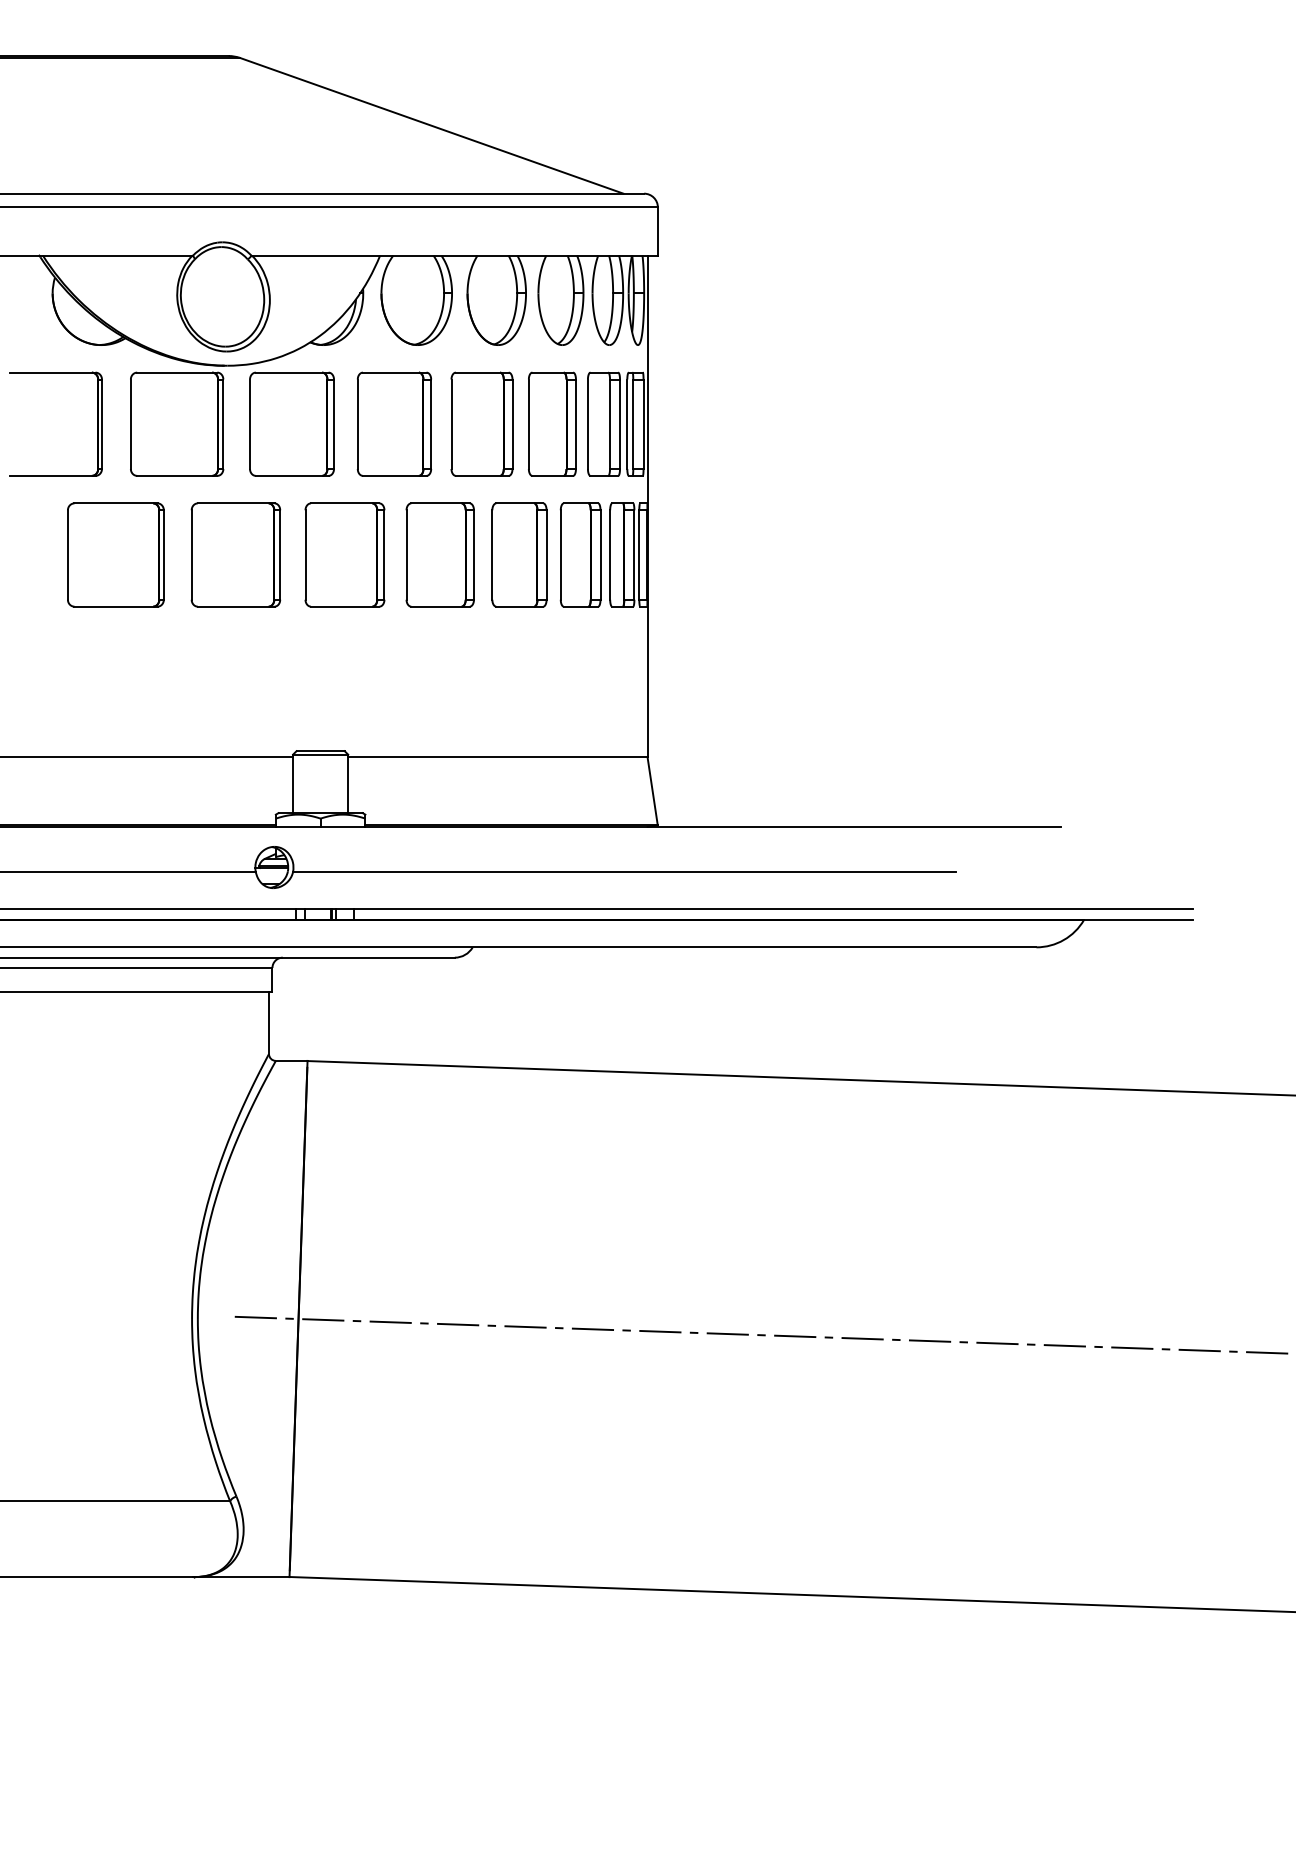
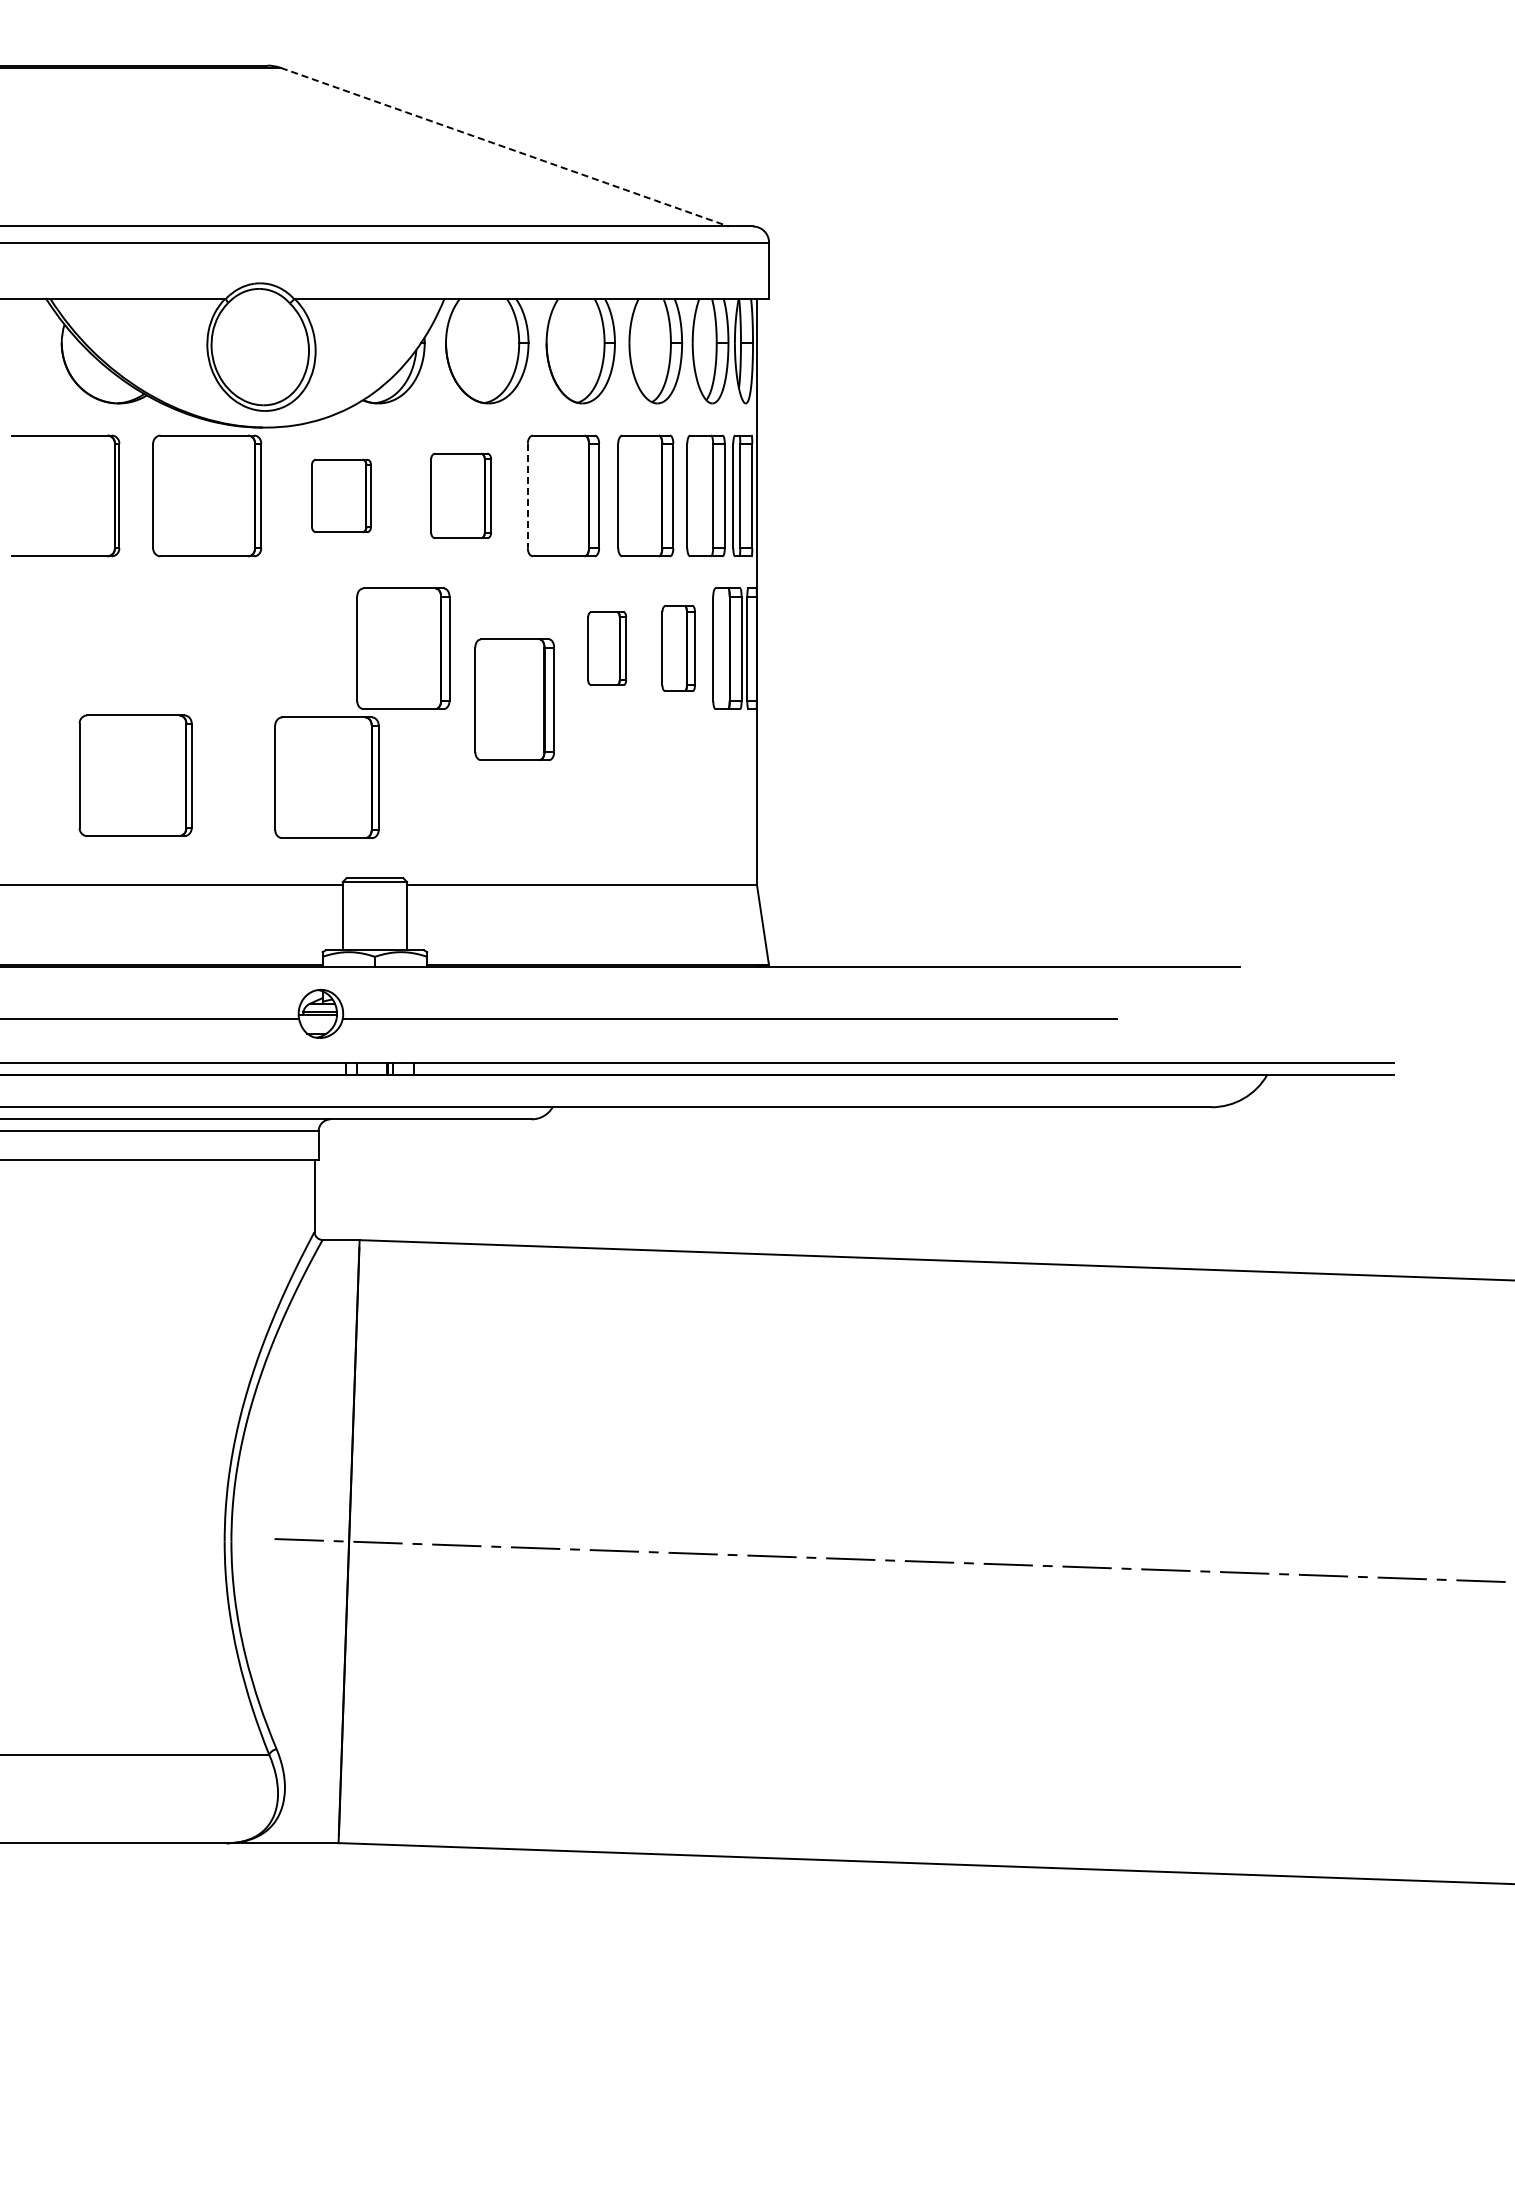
line: (431, 126) -> (504, 147), solid -> dashed
part: (292, 423) -> (341, 495), size x0.6
part: (393, 423) -> (460, 495), size x0.7
line: (451, 424) -> (527, 496), solid -> dashed
part: (115, 554) -> (135, 775), moved
part: (235, 554) -> (326, 777), moved
part: (440, 554) -> (514, 699), moved
part: (518, 554) -> (606, 648), size x0.6
part: (580, 554) -> (678, 648), size x0.7

